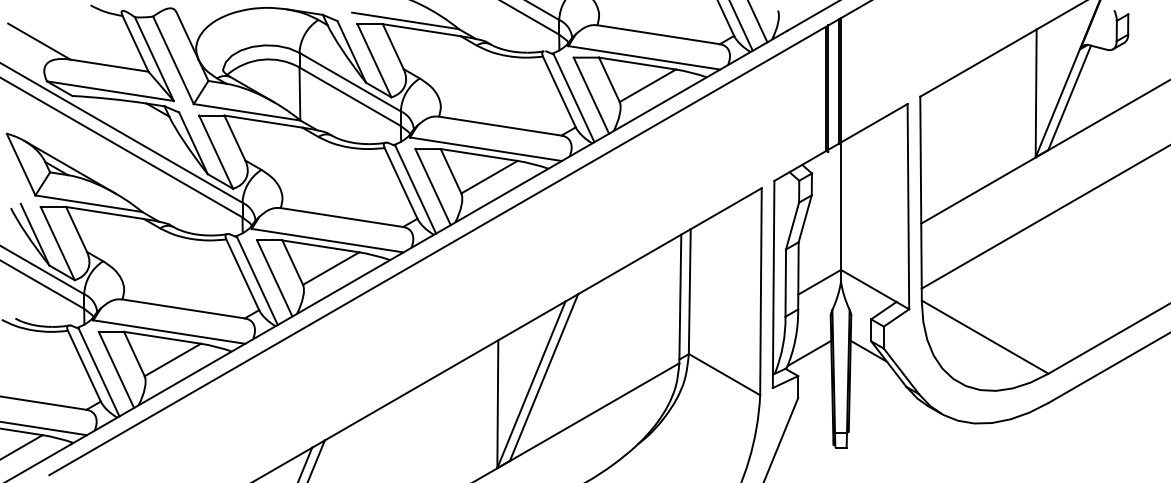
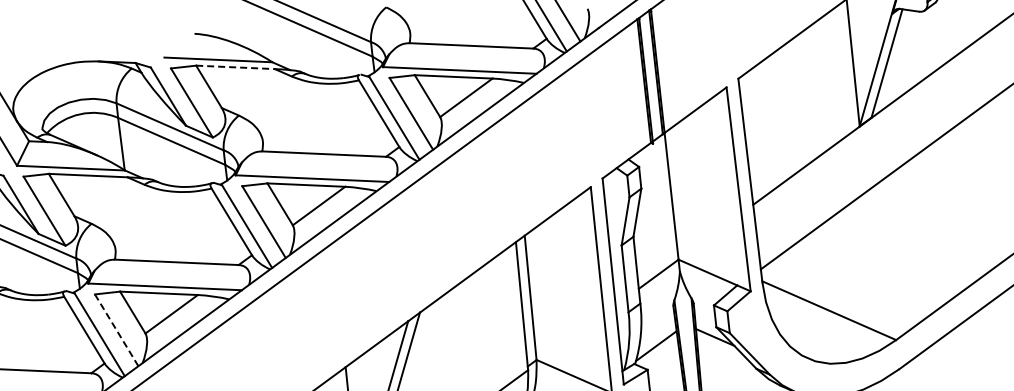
line: (422, 30) -> (236, 67), solid -> dashed
line: (274, 278) -> (116, 330), solid -> dashed

